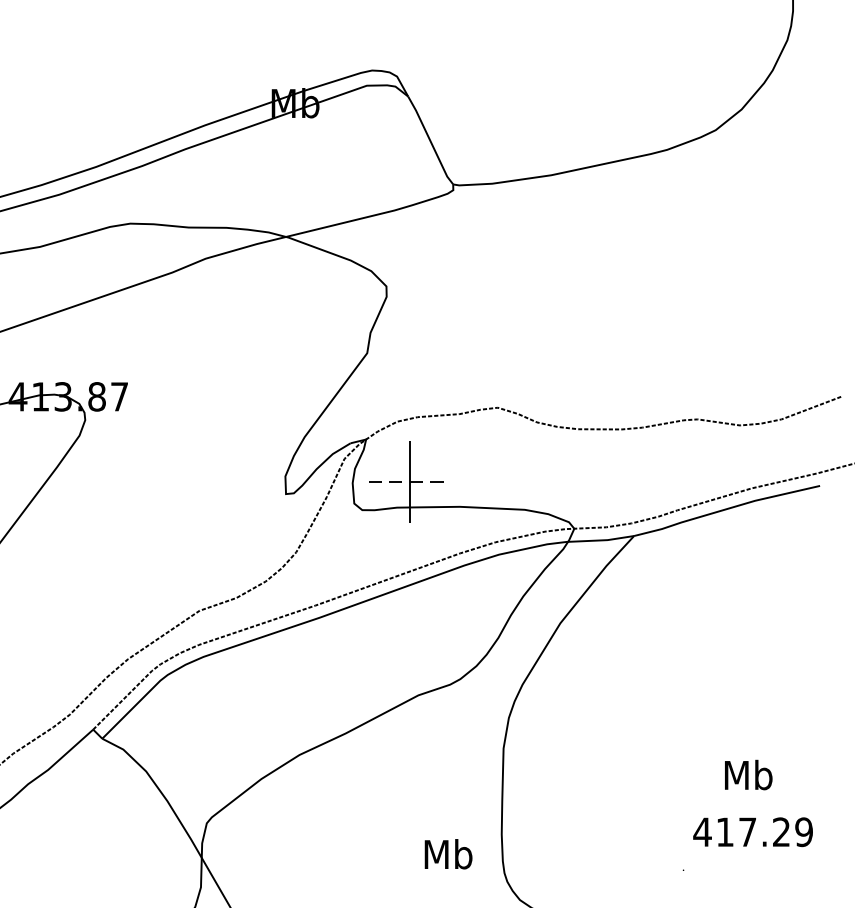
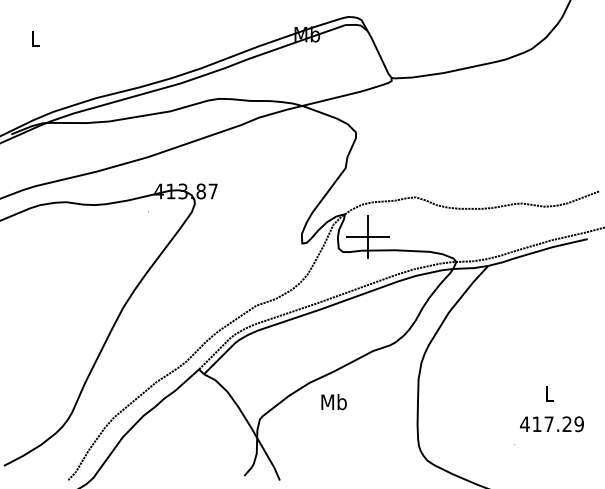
line: (409, 482) -> (368, 237), dashed -> solid
text: (748, 774) -> (549, 393), Mb -> L
text: (447, 855) -> (333, 402), moved

